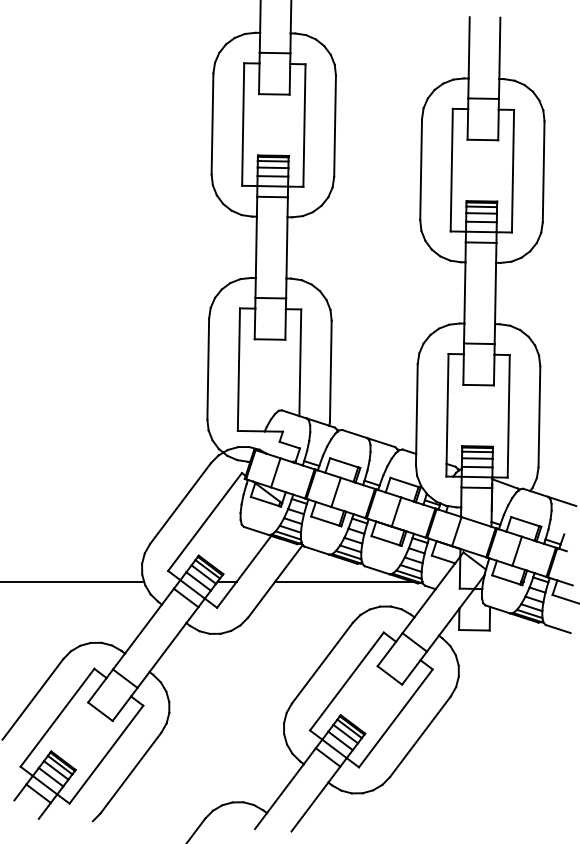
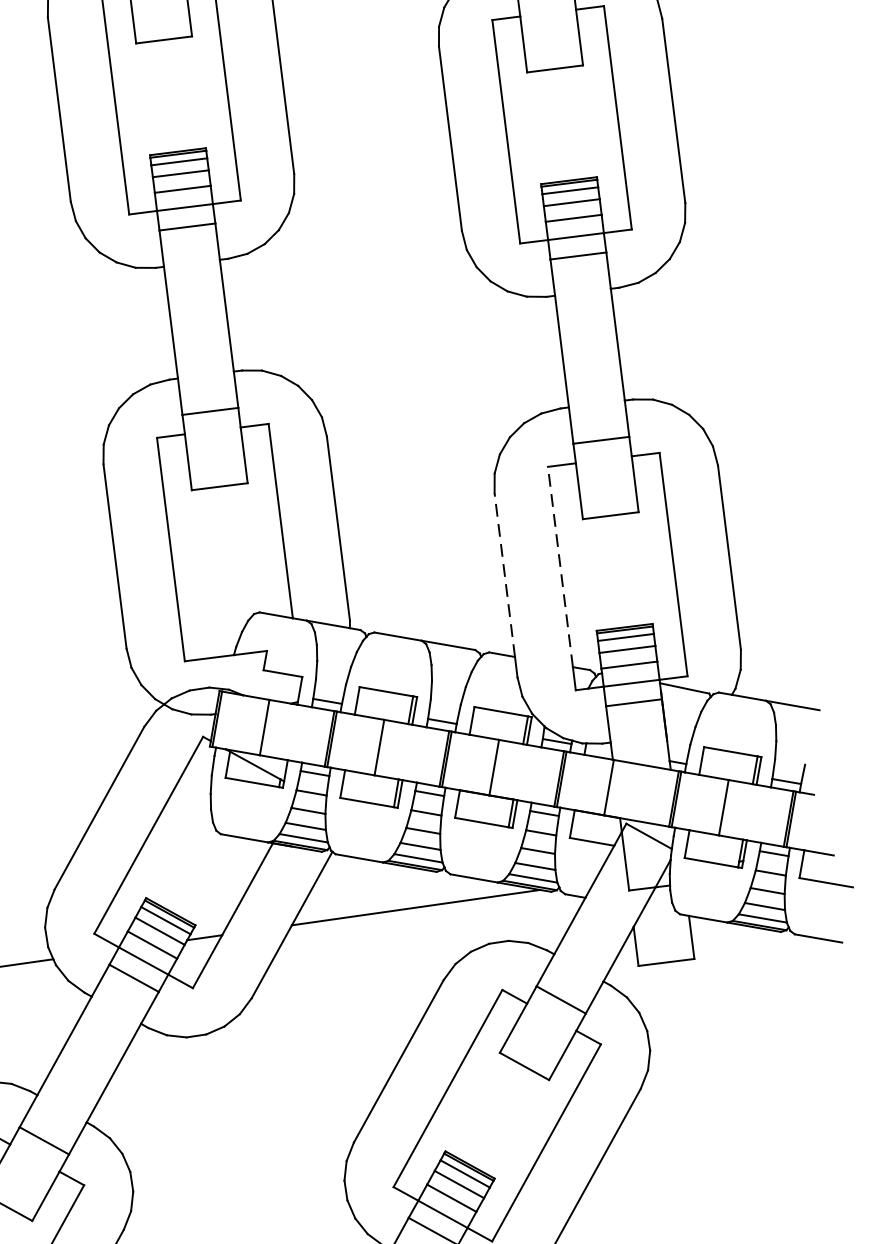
line: (447, 408) -> (560, 566), solid -> dashed
line: (416, 409) -> (504, 576), solid -> dashed

